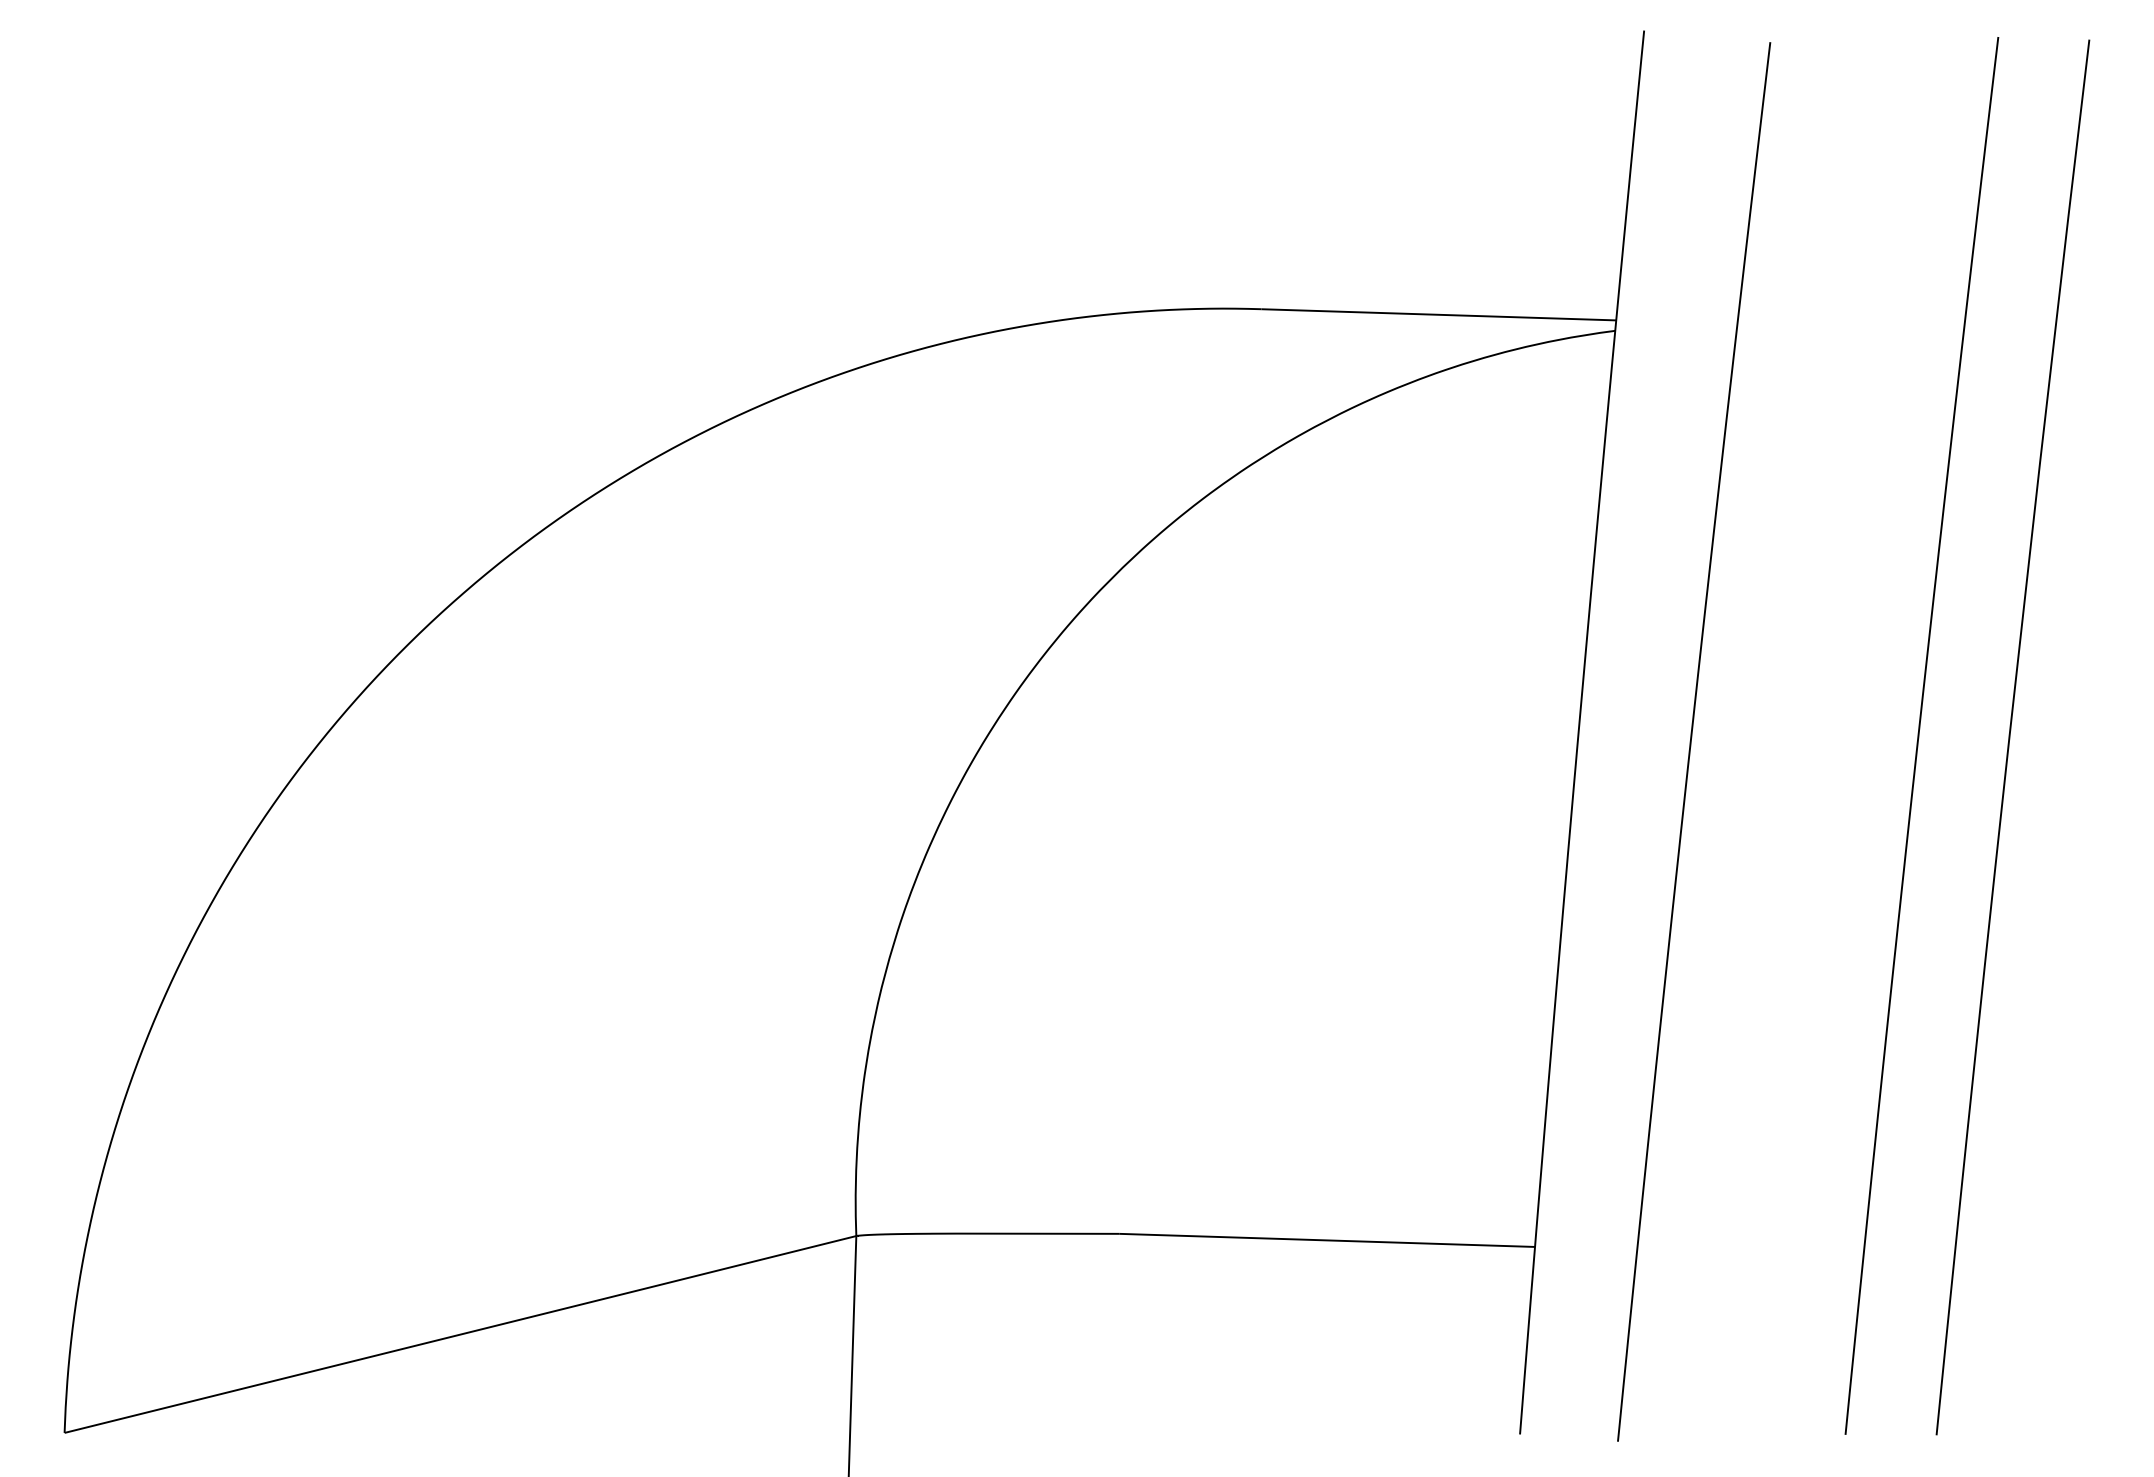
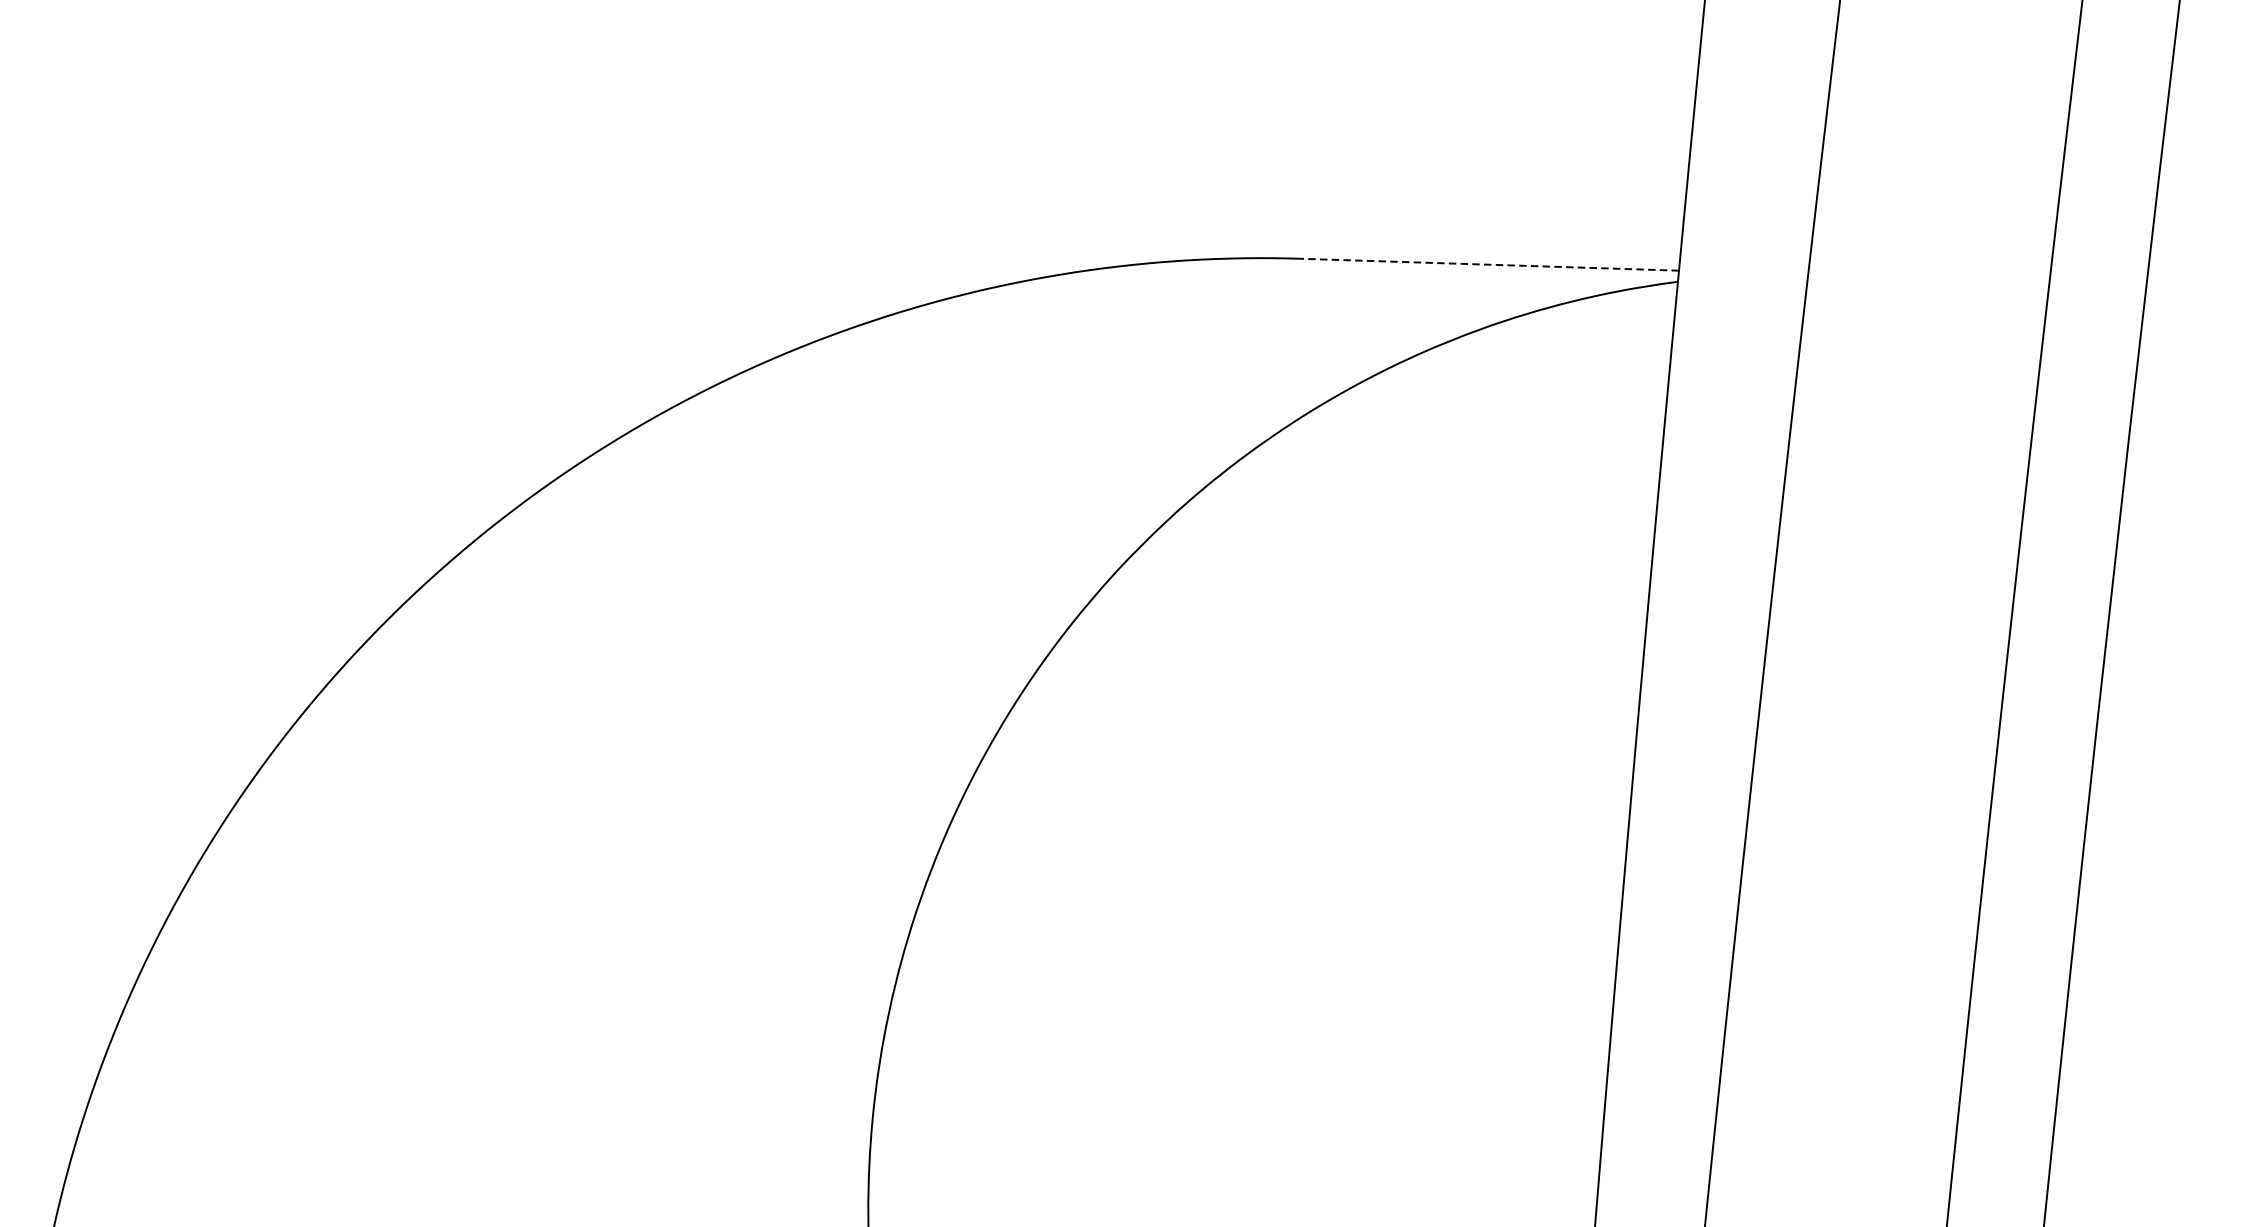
line: (1438, 314) -> (1489, 264), solid -> dashed

